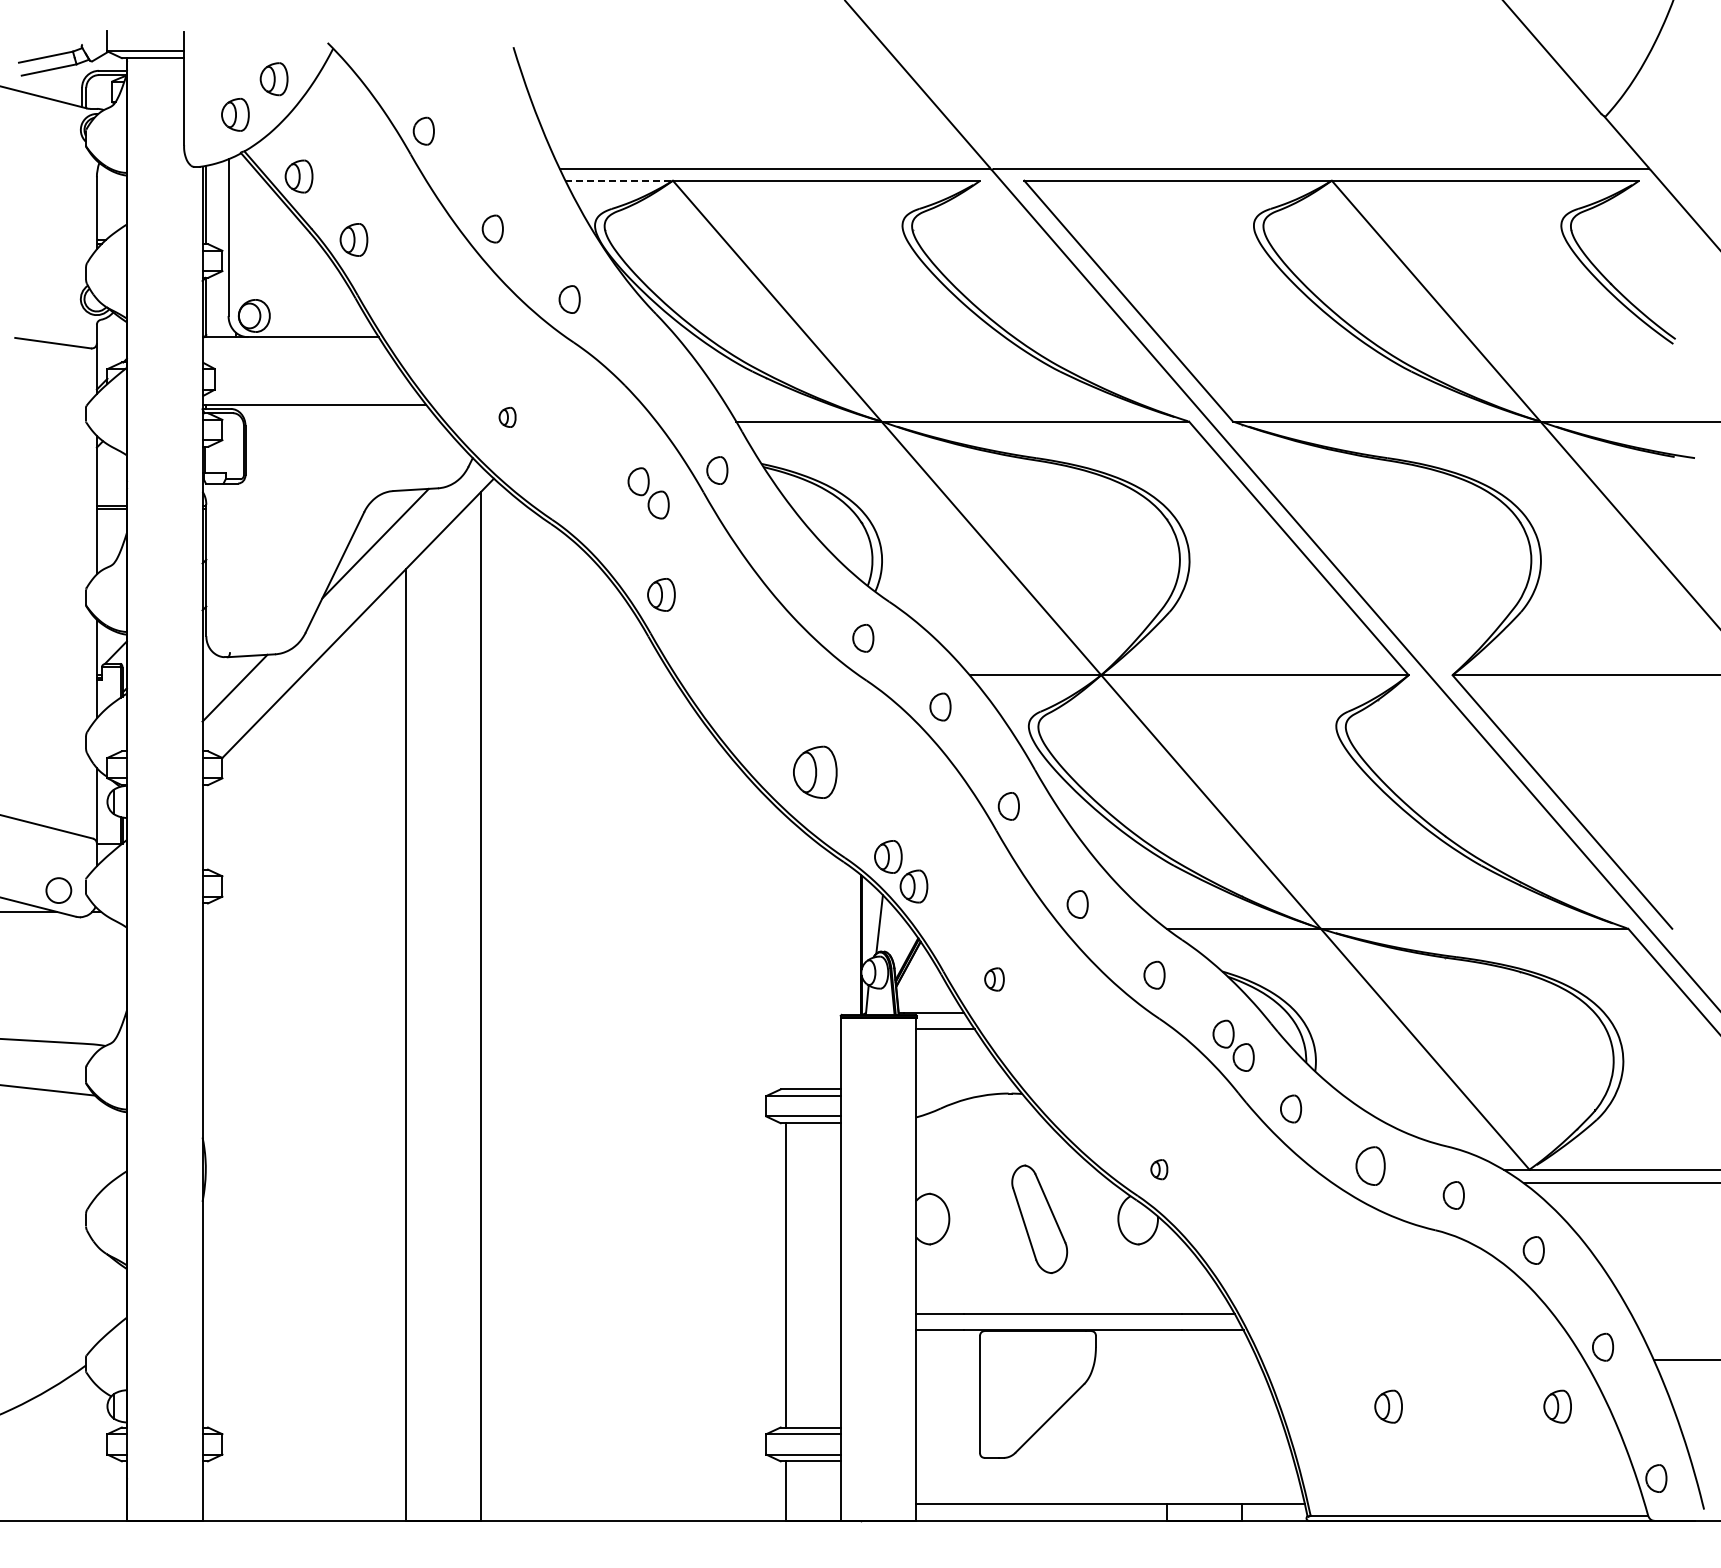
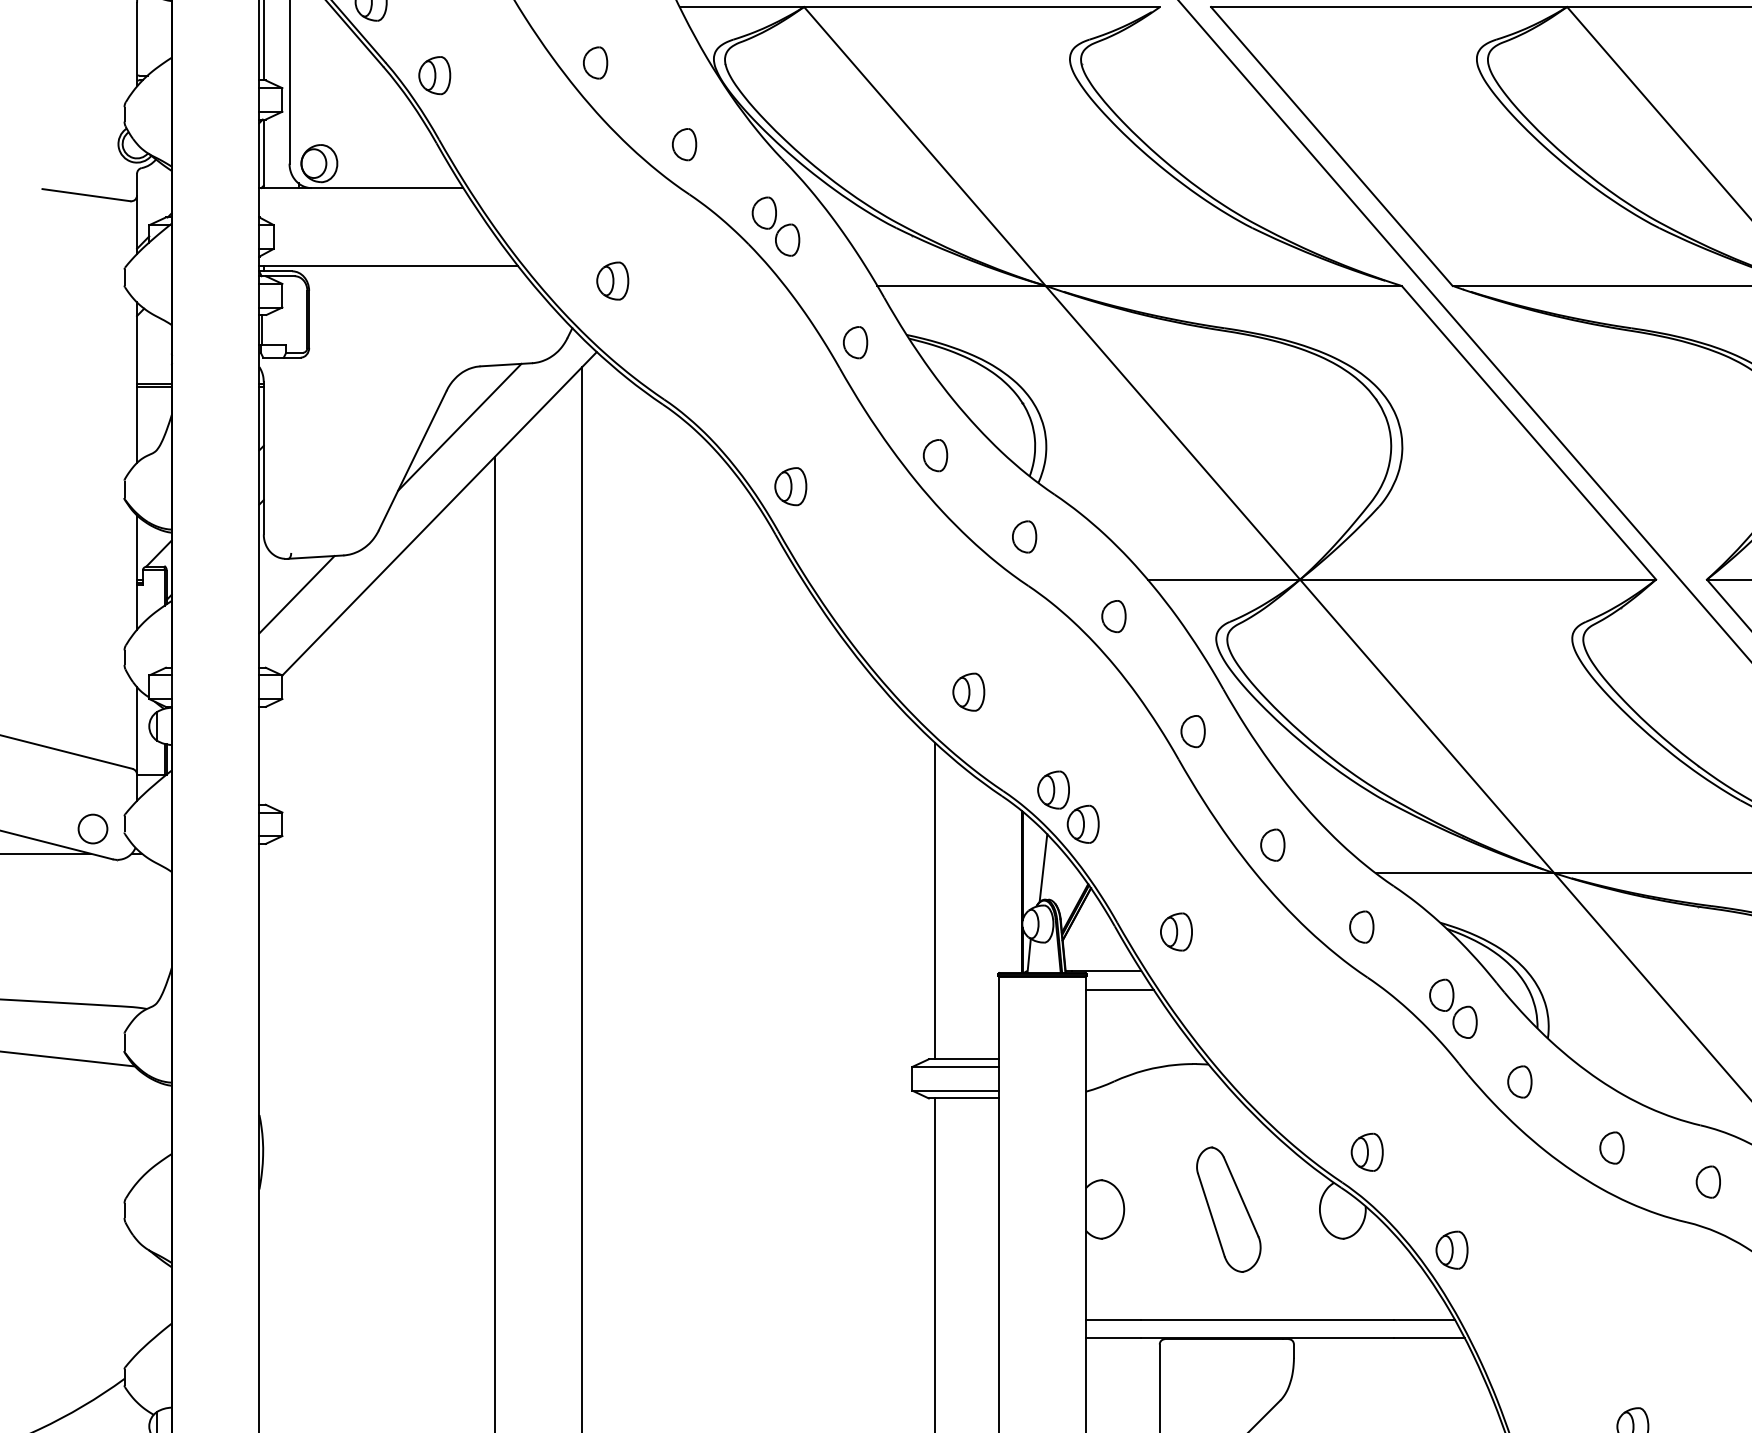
line: (619, 180) -> (742, 6), dashed -> solid
part: (507, 417) -> (612, 281), size x1.67
part: (648, 493) -> (775, 226), moved
part: (786, 567) -> (935, 454), added
part: (814, 772) -> (968, 692), size x0.62
line: (786, 952) -> (935, 900), added
part: (994, 979) -> (1176, 932), size x1.43
part: (1370, 1165) -> (1611, 1147), size x0.71
part: (1159, 1169) -> (1367, 1152), size x1.67
part: (1232, 1254) -> (1452, 1250), added

